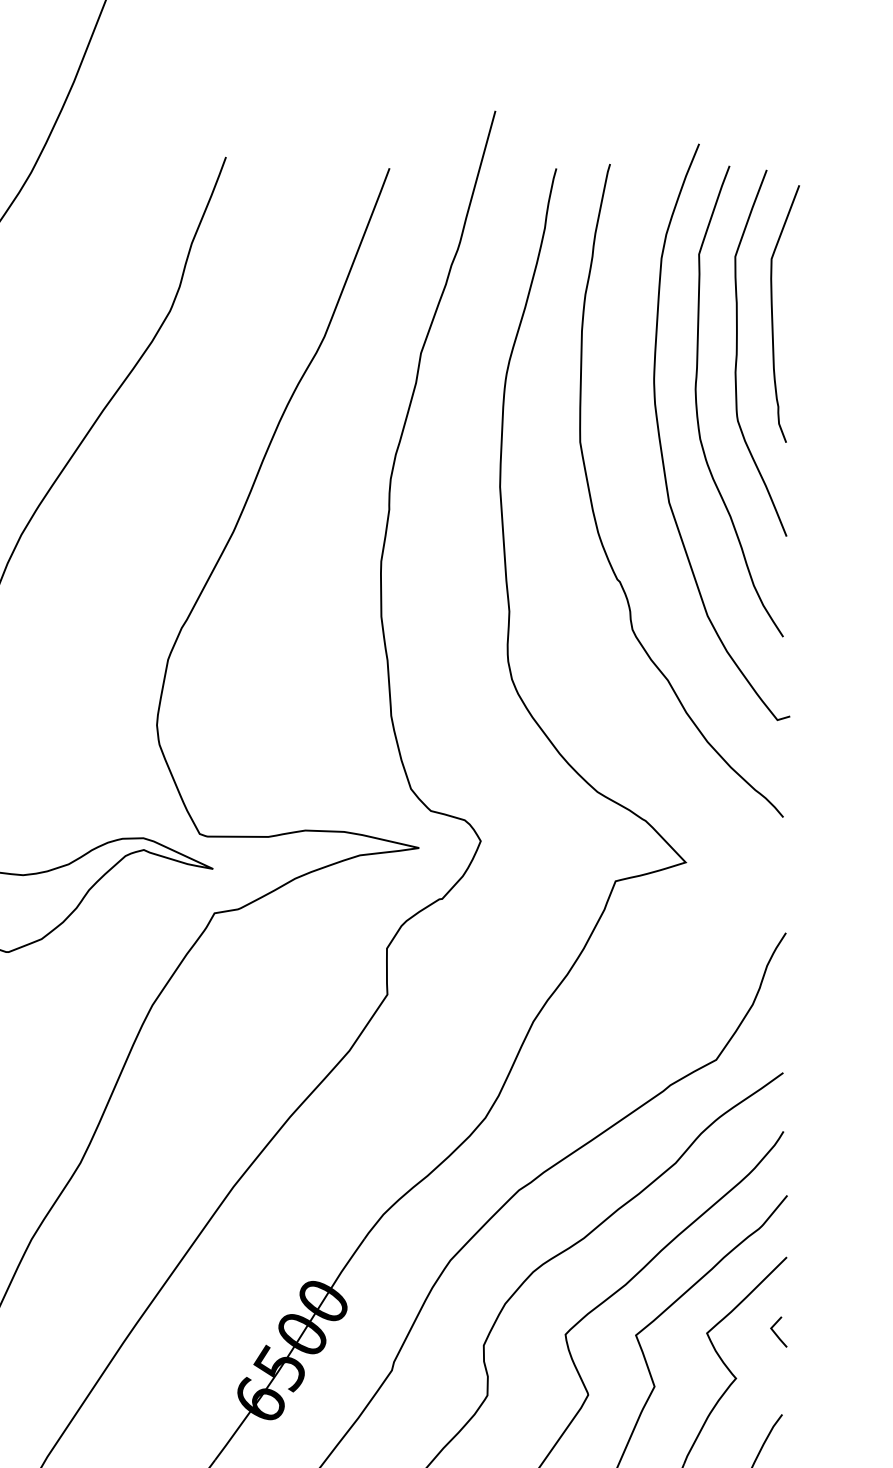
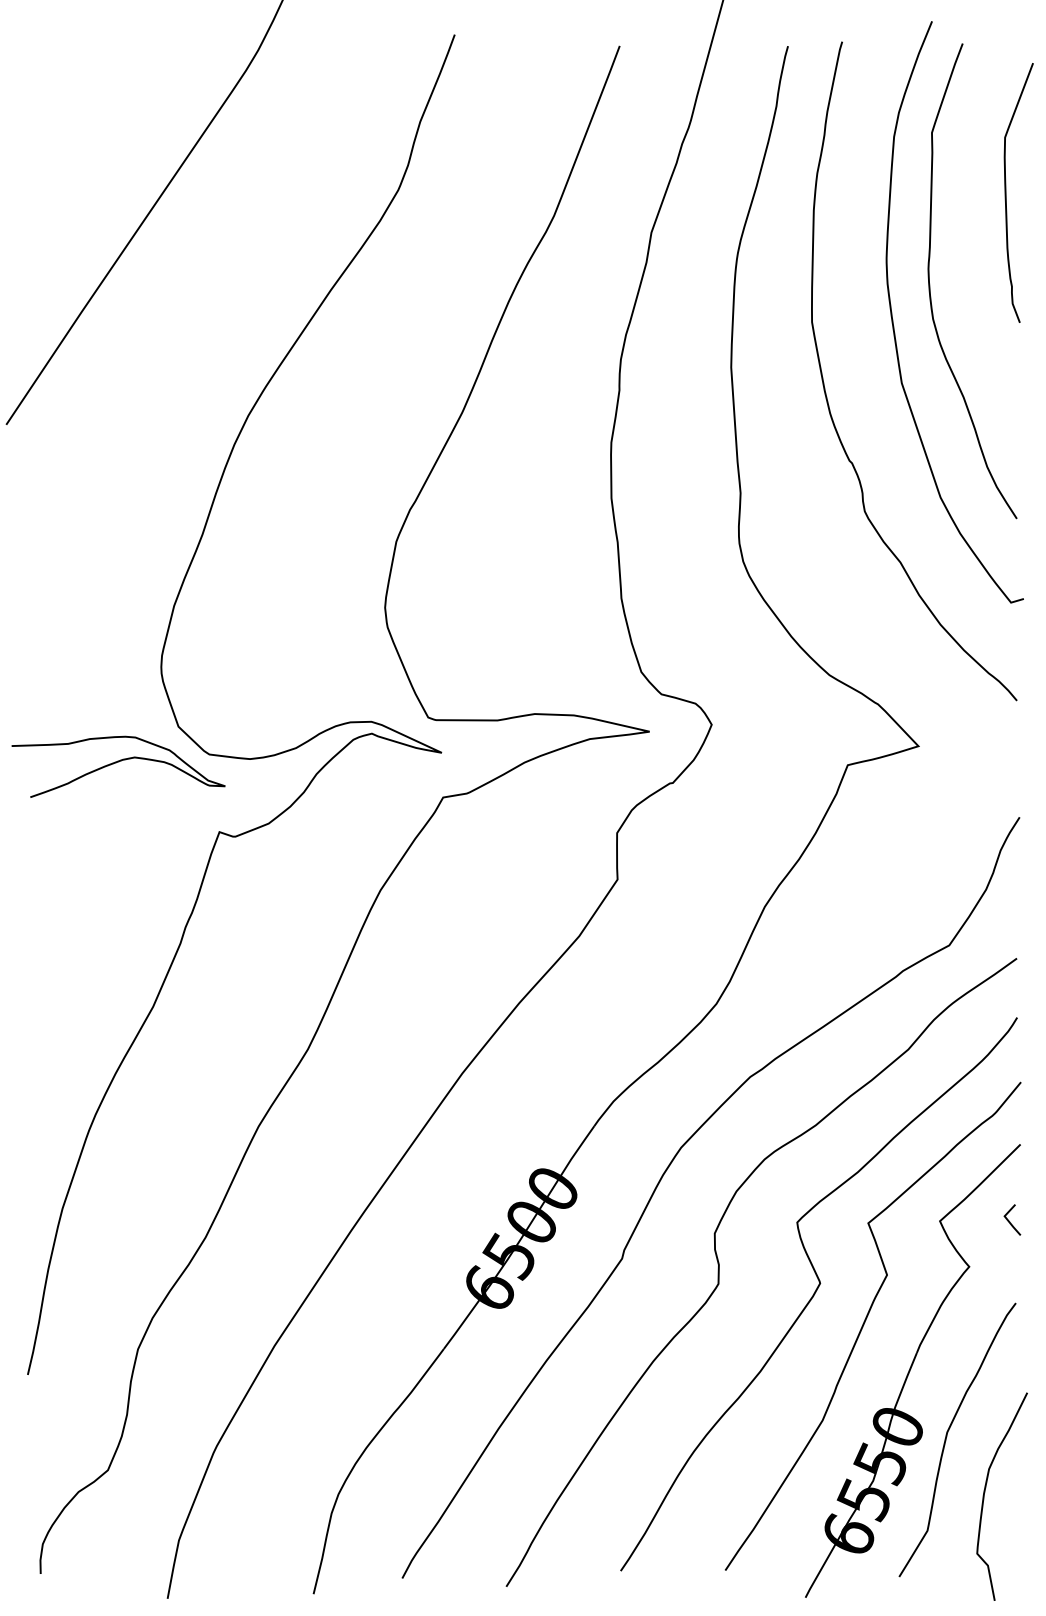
curve: (737, 353) -> (970, 232), removed

